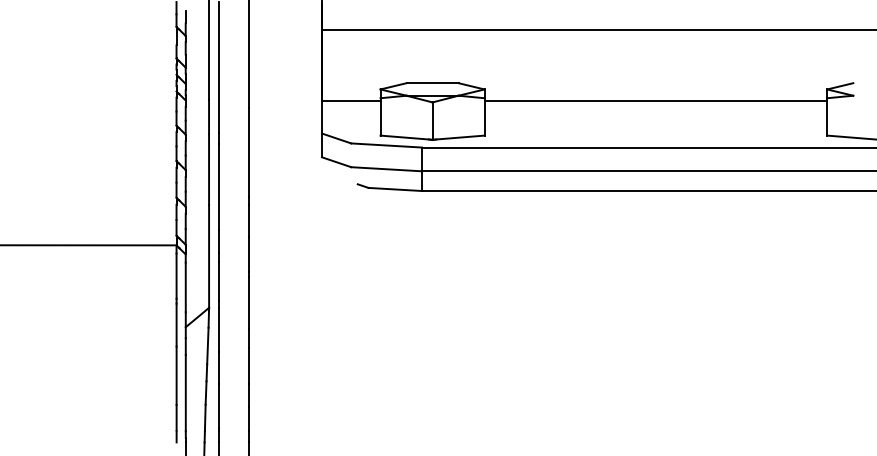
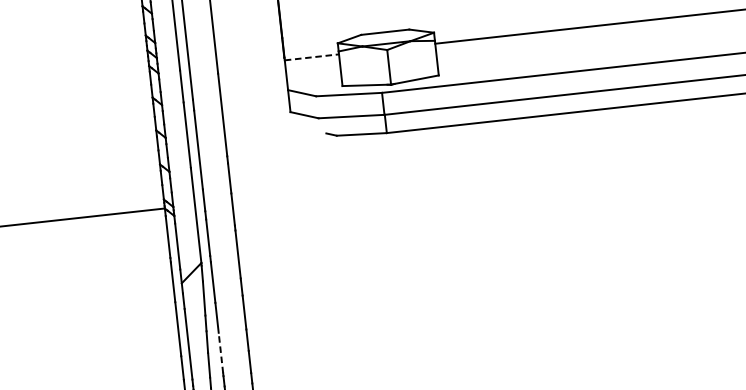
line: (351, 101) -> (312, 57), solid -> dashed
line: (219, 406) -> (221, 353), solid -> dashed

